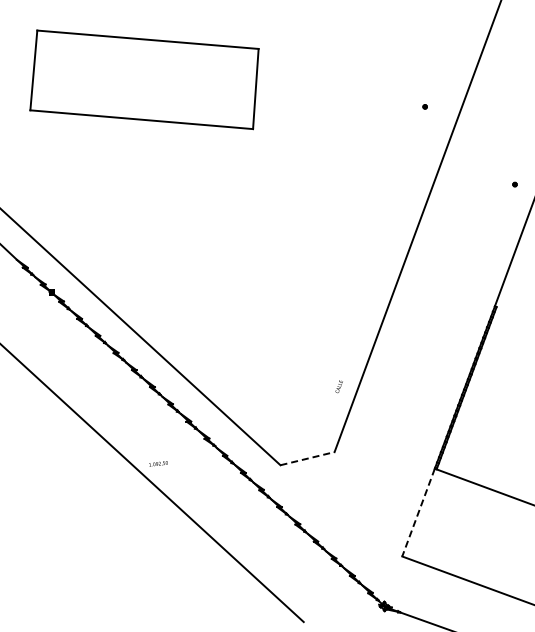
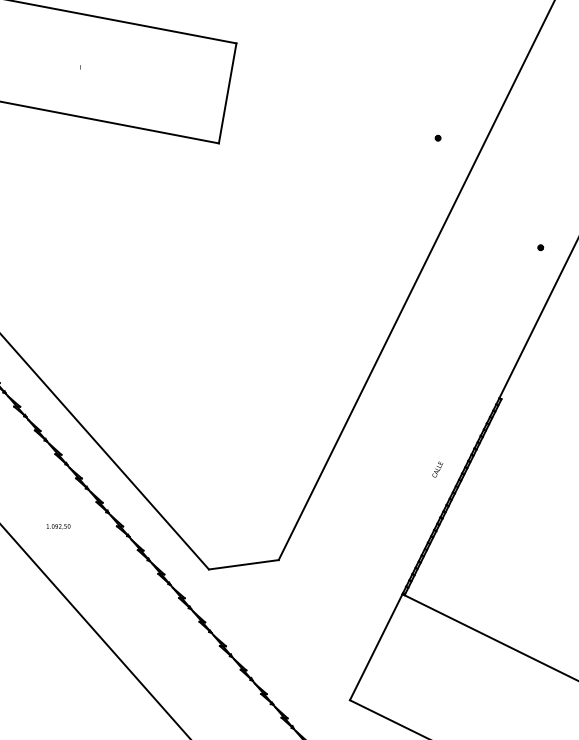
text: (338, 386) -> (436, 469), moved
line: (307, 458) -> (243, 564), dashed -> solid
text: (158, 463) -> (58, 526), moved
line: (418, 512) -> (376, 647), dashed -> solid

